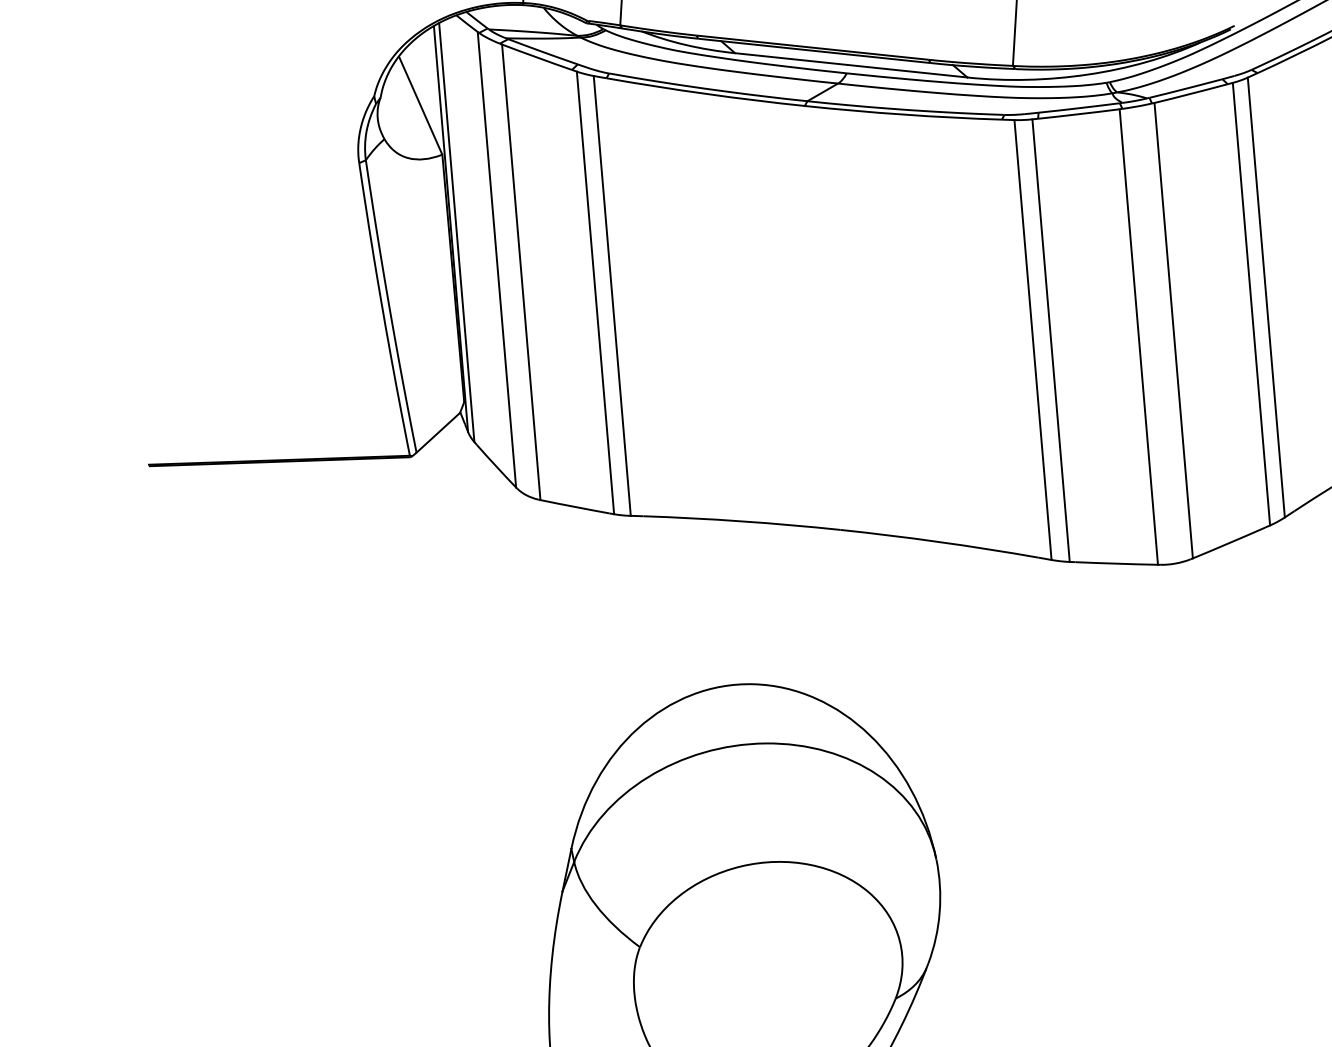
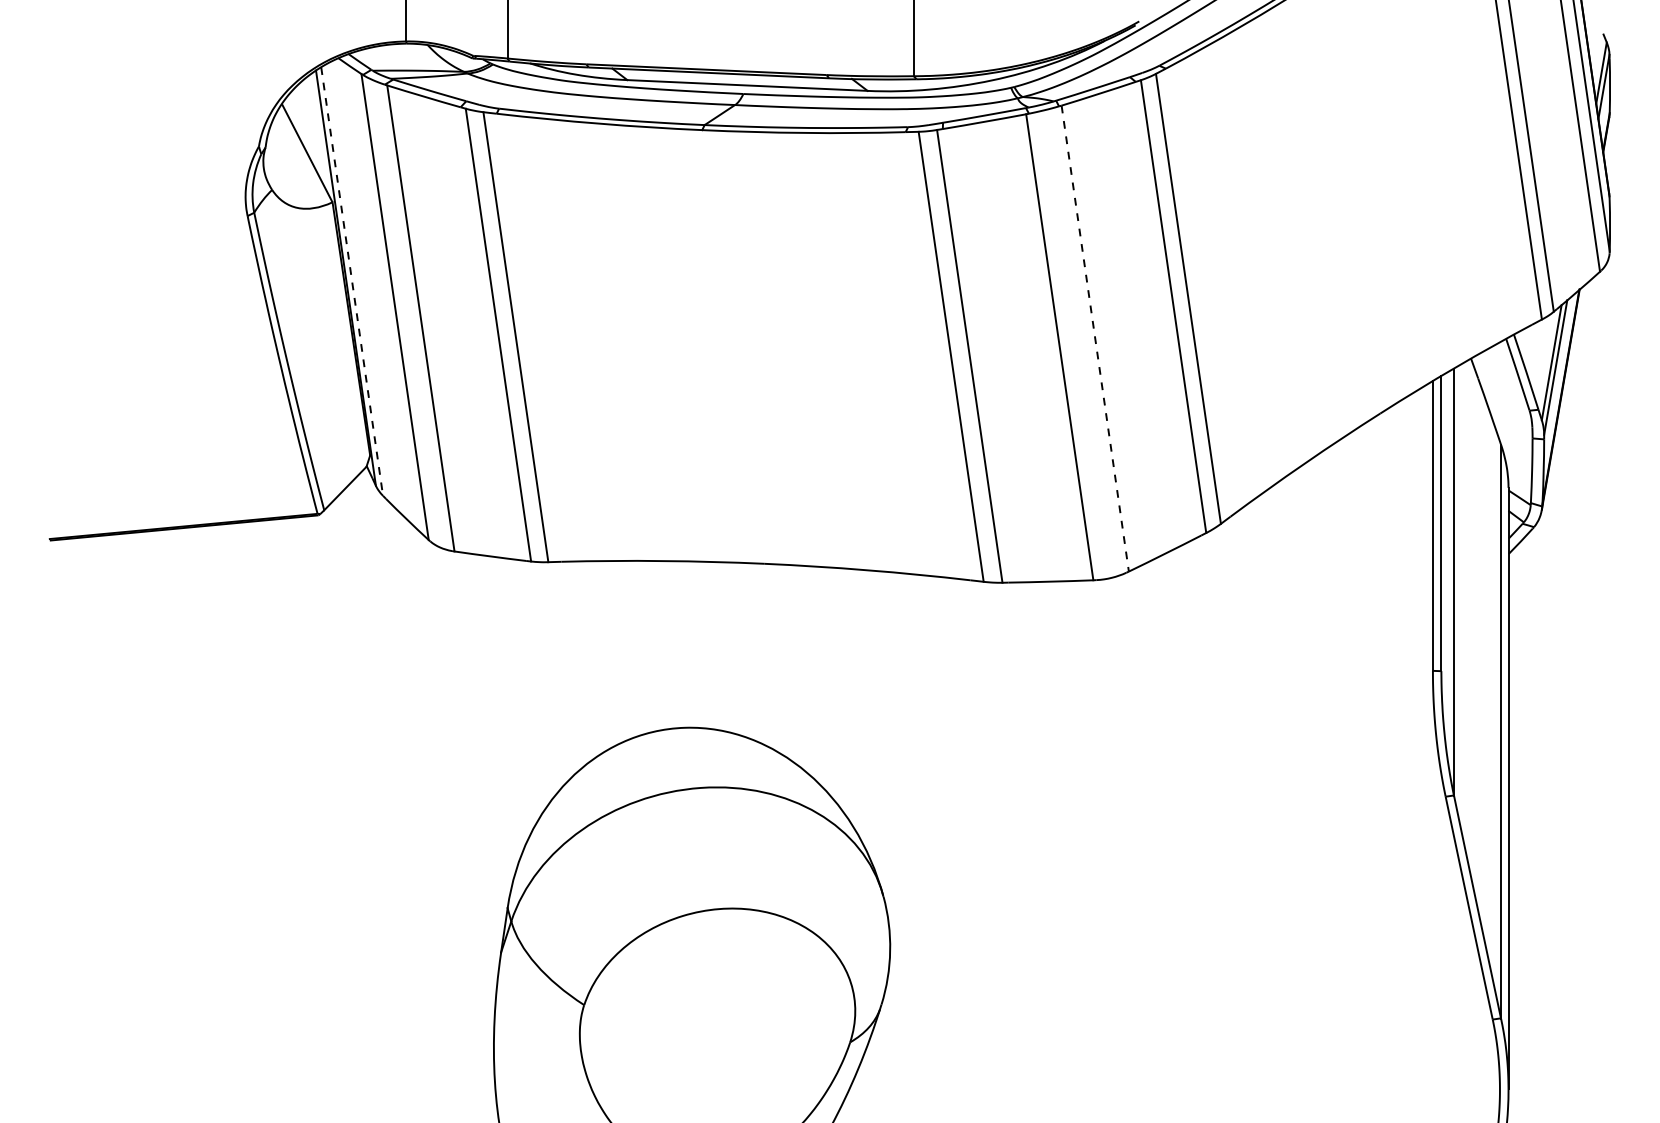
line: (457, 232) -> (352, 281), solid -> dashed
line: (1173, 331) -> (1095, 339), solid -> dashed

